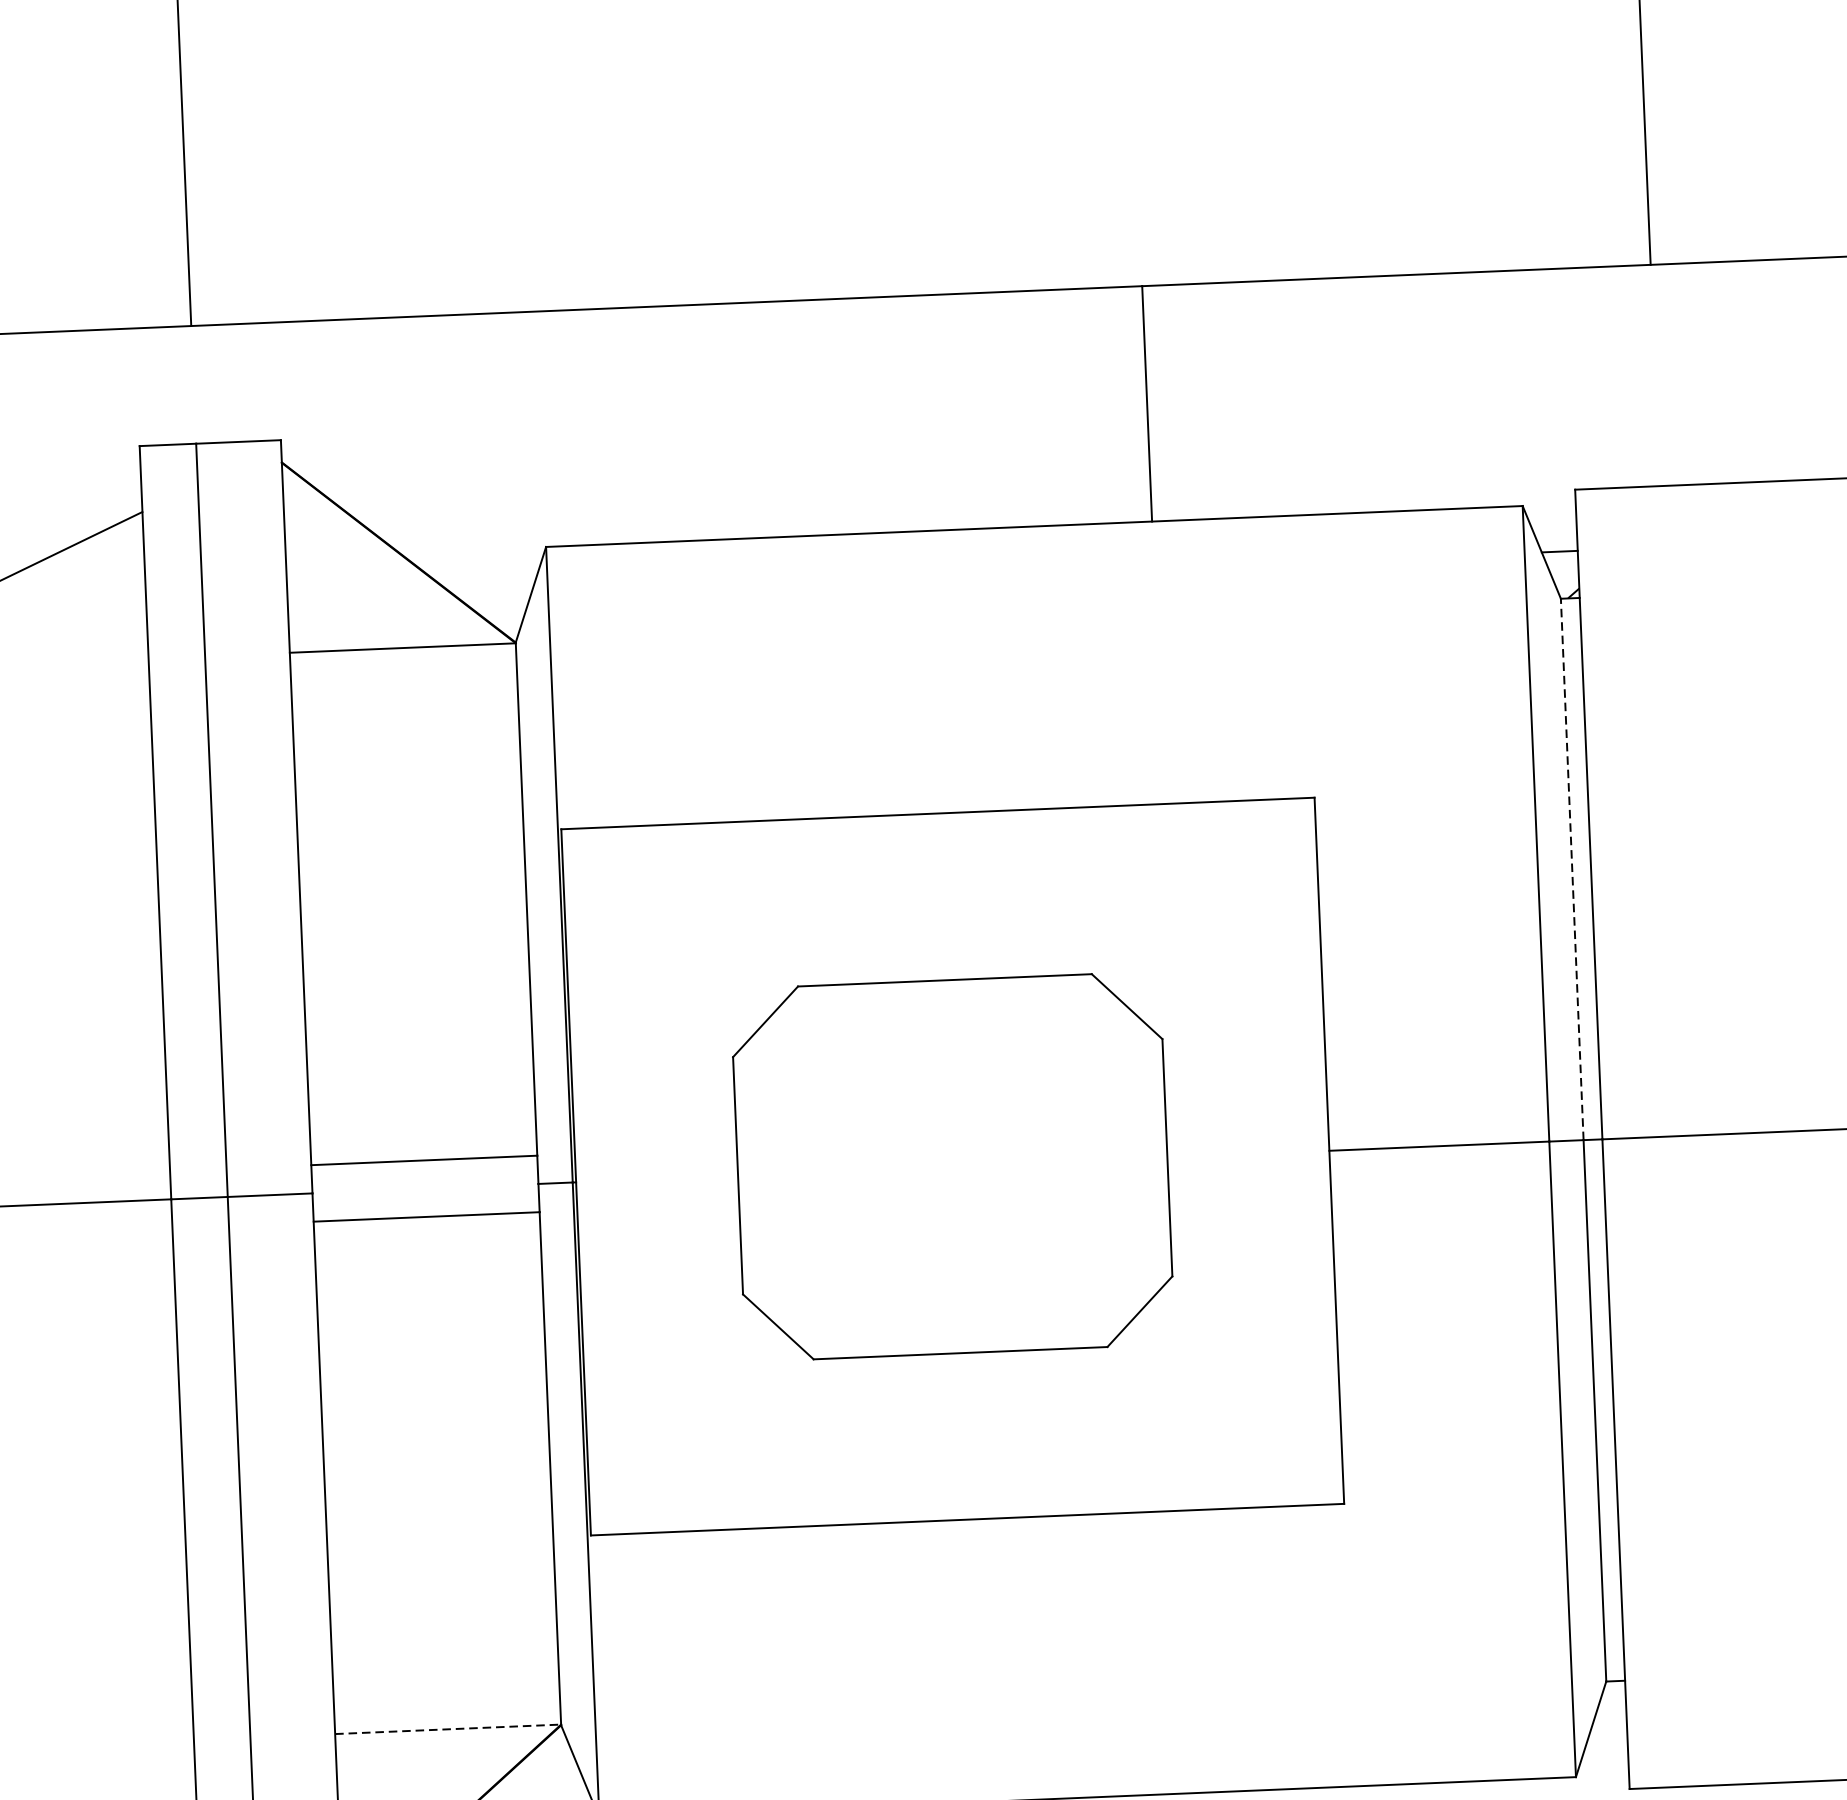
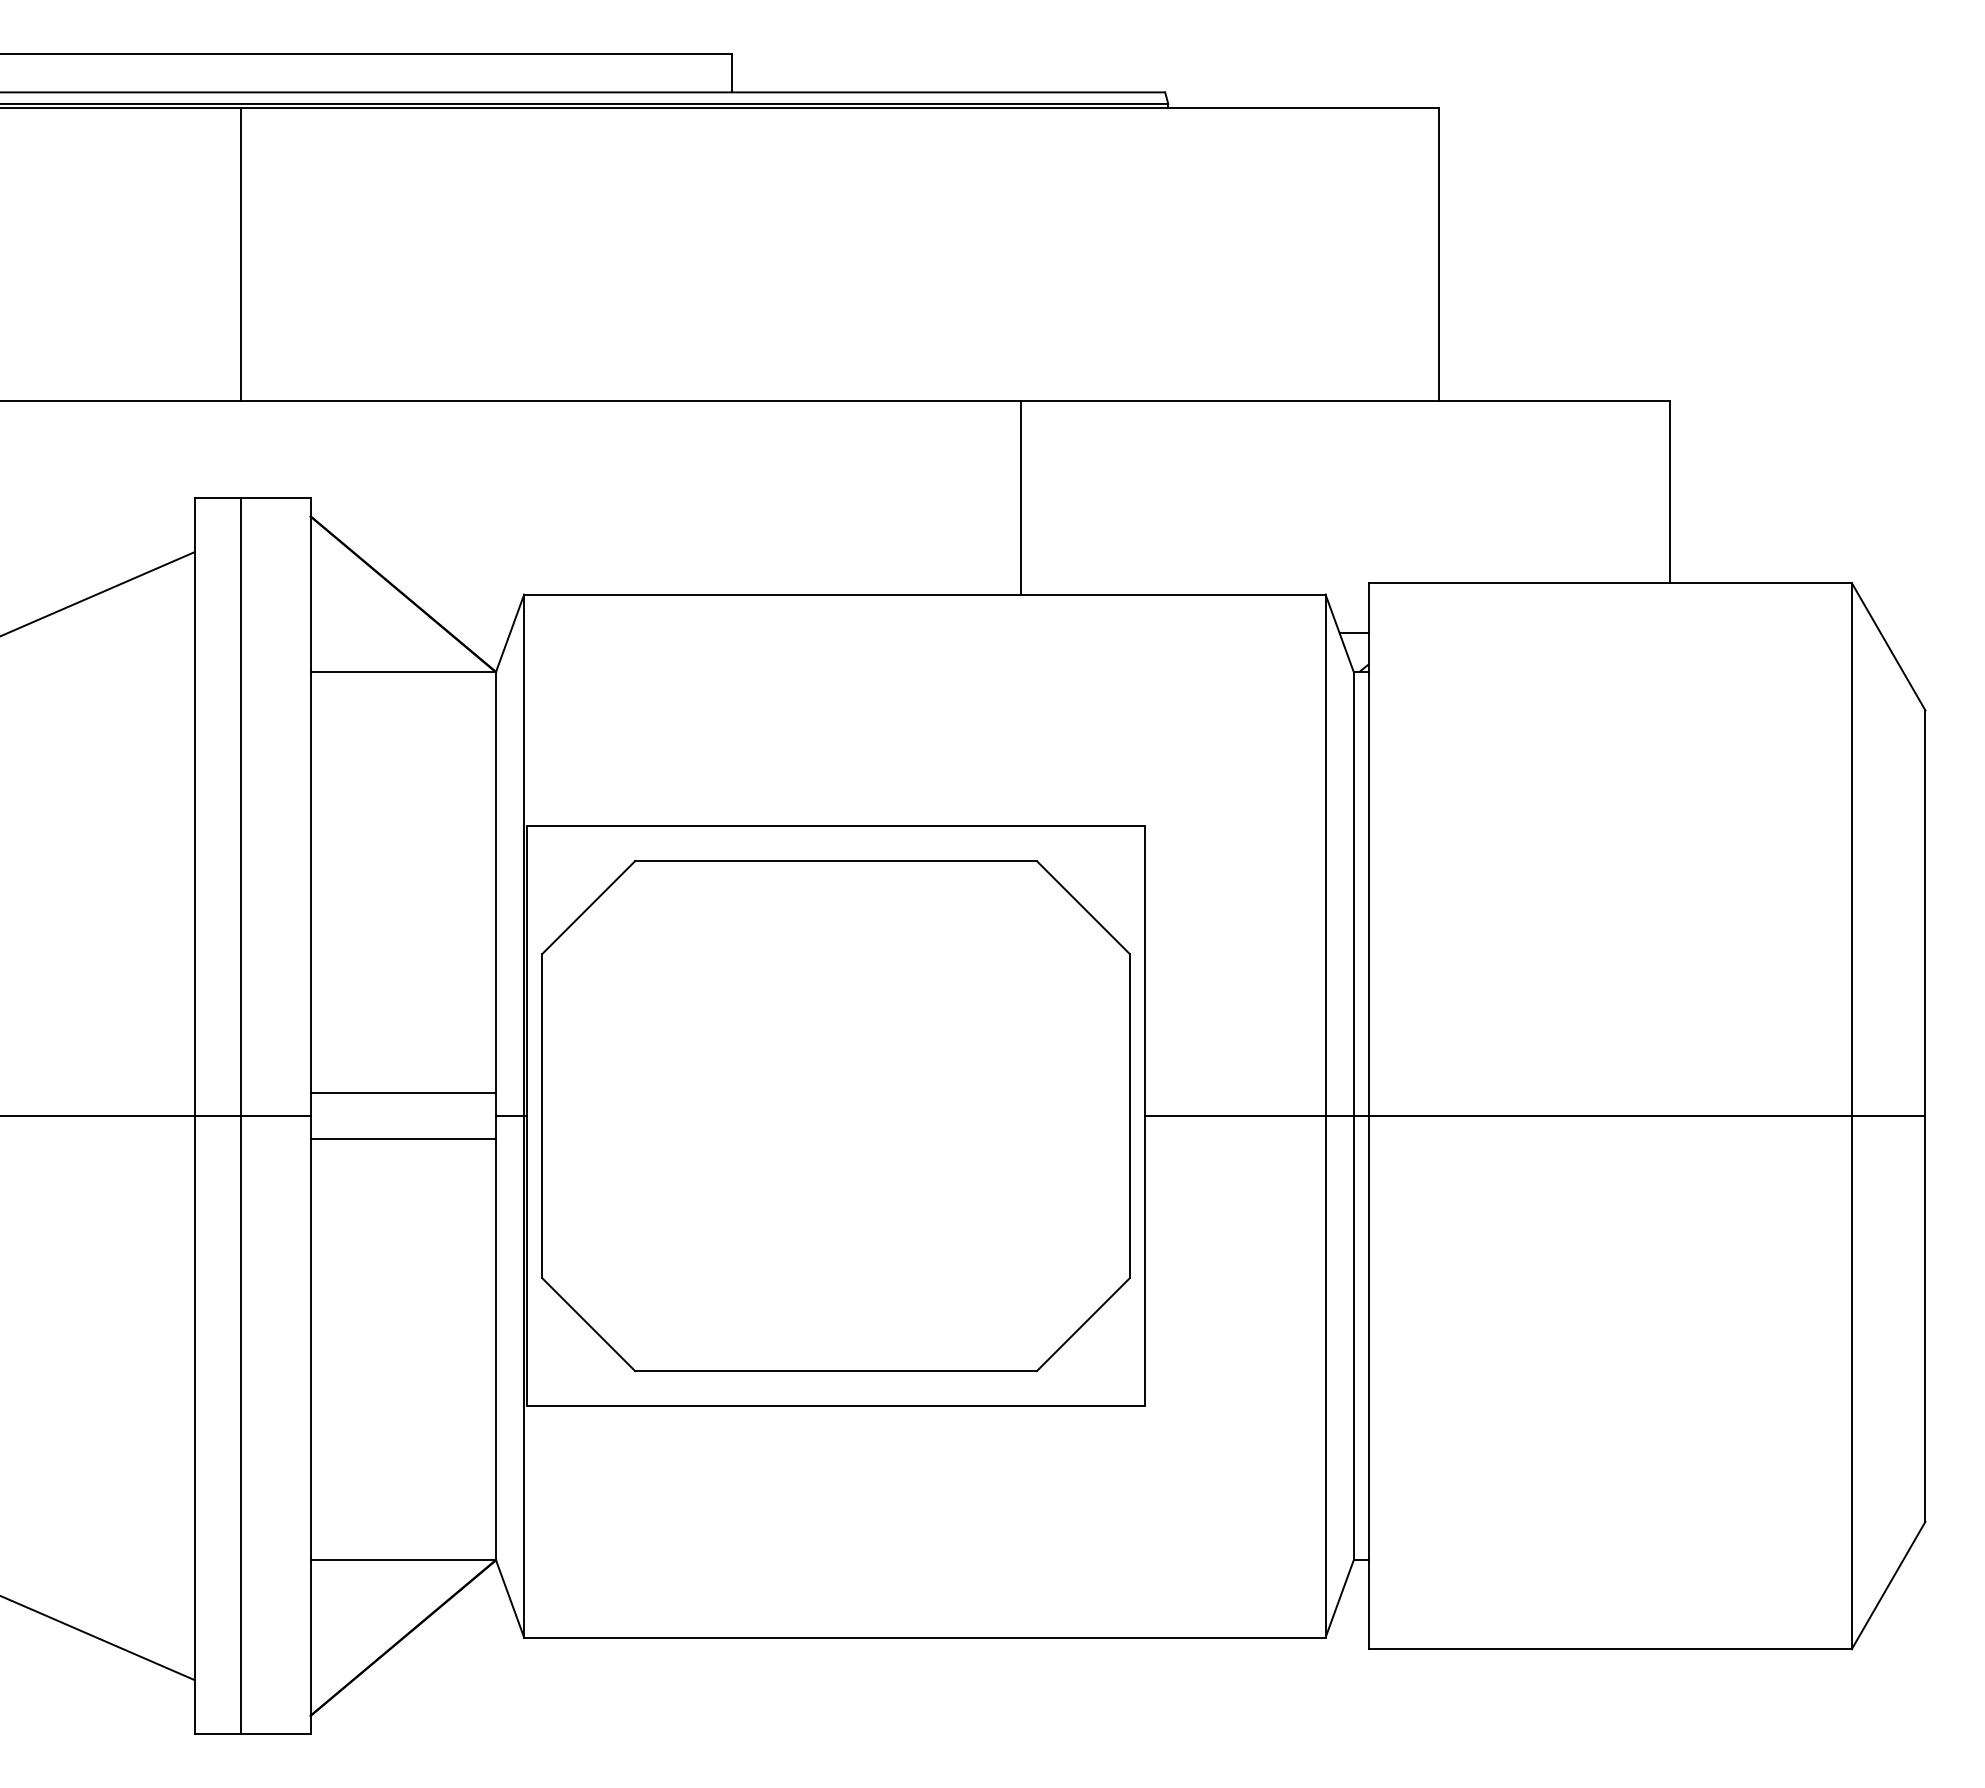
line: (1571, 868) -> (1353, 893), dashed -> solid
part: (952, 1167) -> (835, 1116), size x1.67
line: (448, 1728) -> (403, 1559), dashed -> solid

